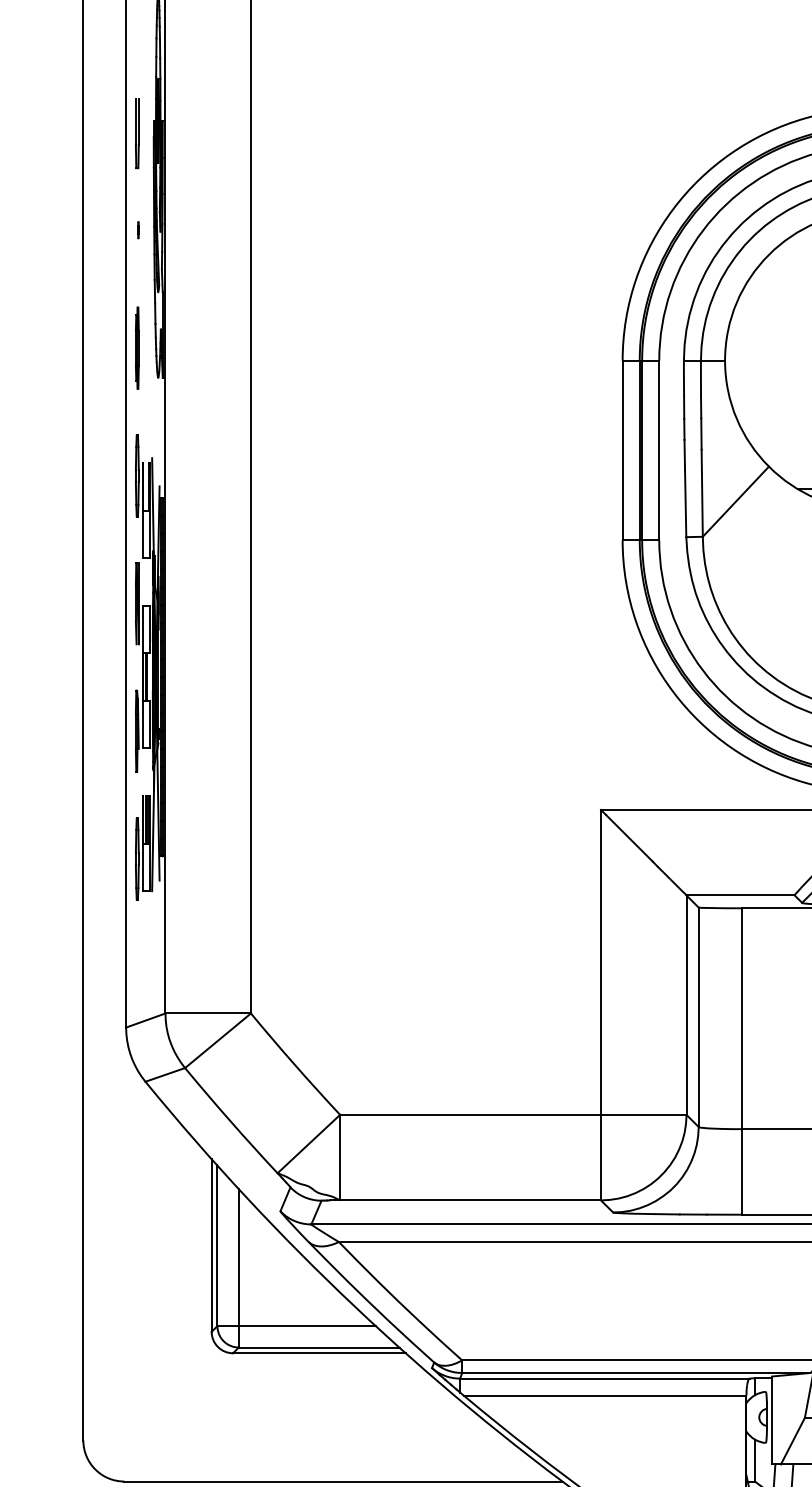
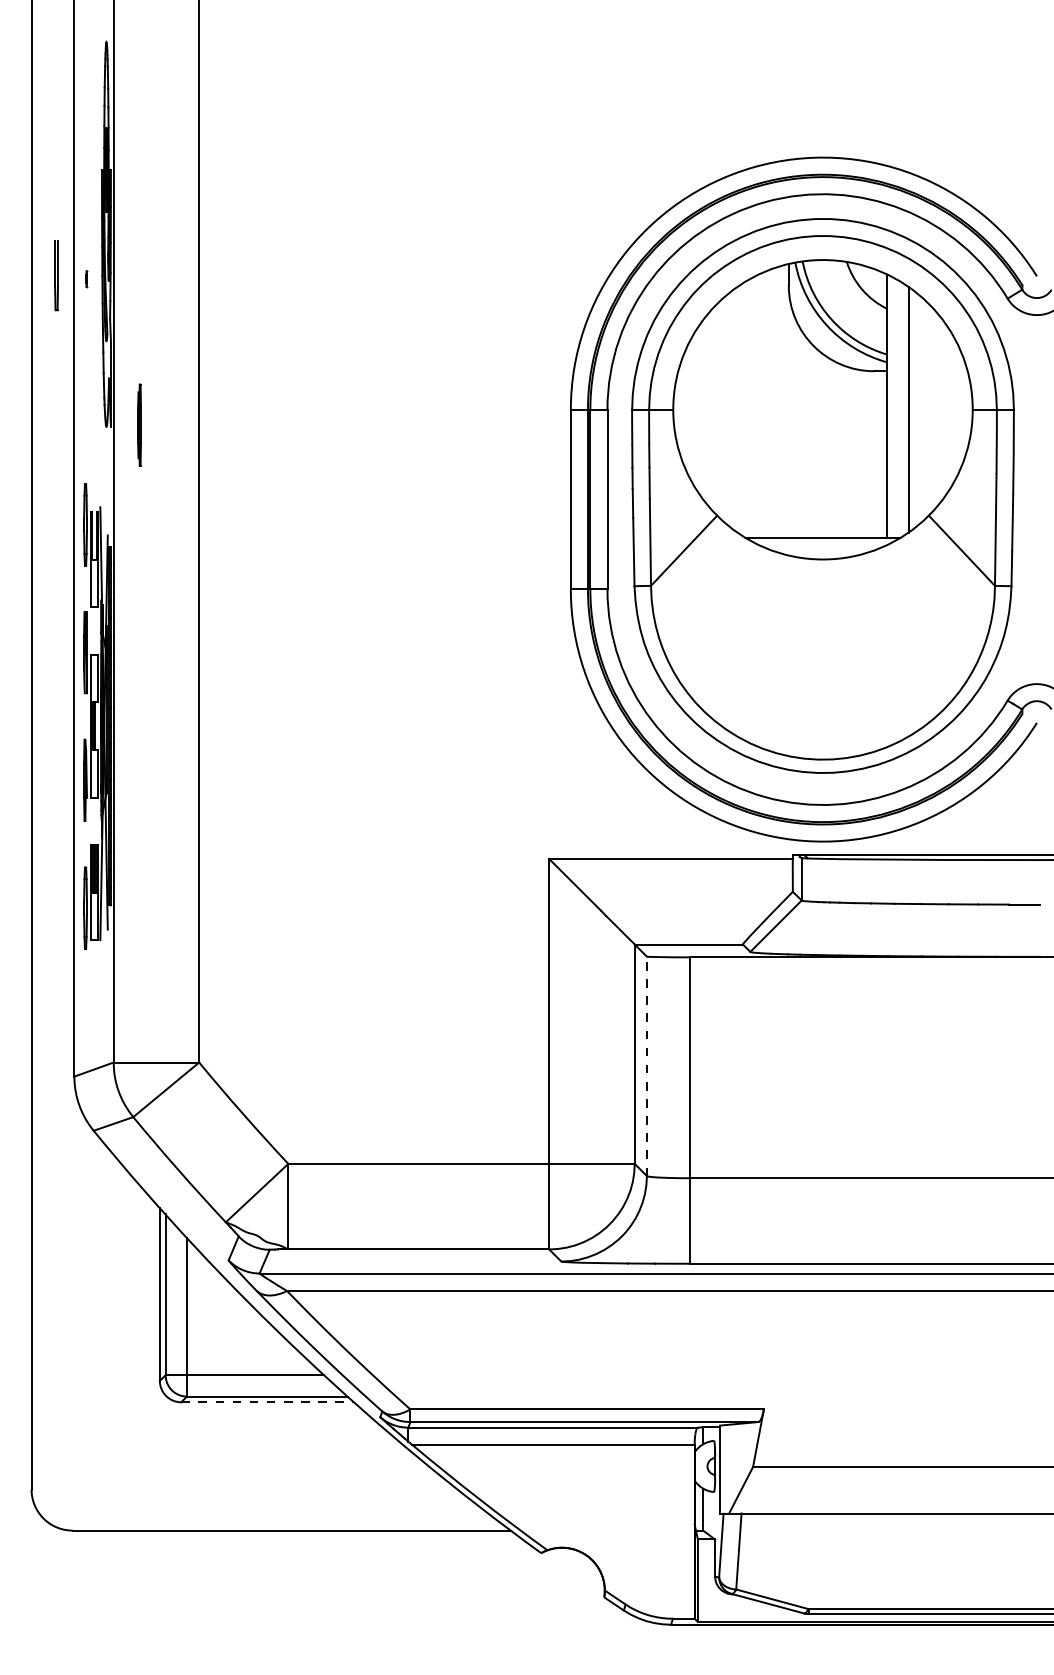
line: (136, 133) -> (55, 275), moved
line: (137, 347) -> (139, 424), moved
line: (698, 1017) -> (646, 1066), solid -> dashed
line: (320, 1353) -> (268, 1402), solid -> dashed

